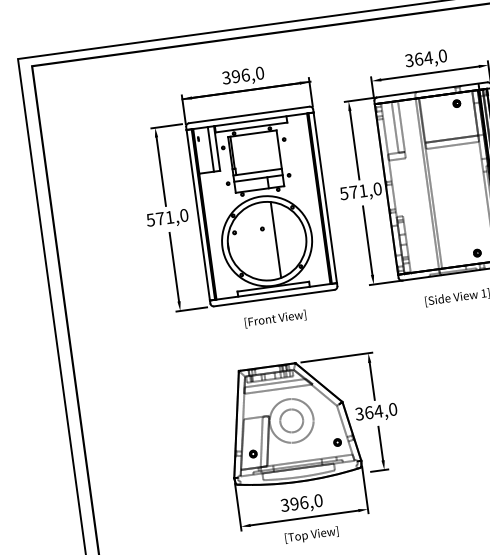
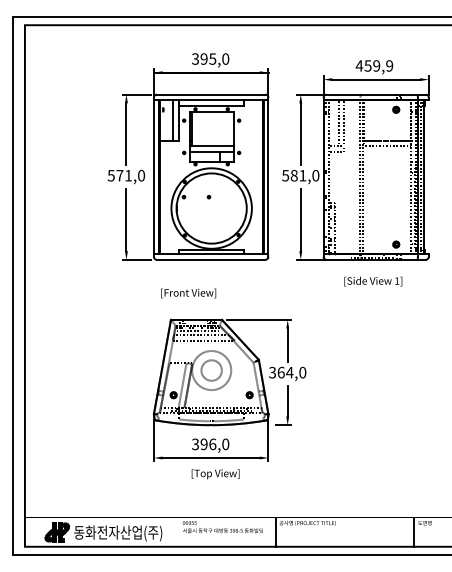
text: (425, 57) -> (374, 65), 364,0 -> 459,9
text: (245, 74) -> (212, 58), 396,0 -> 395,0
text: (352, 192) -> (293, 175), 571,0 -> 581,0
line: (275, 239) -> (219, 208), removed
text: (275, 319) -> (188, 293), moved

